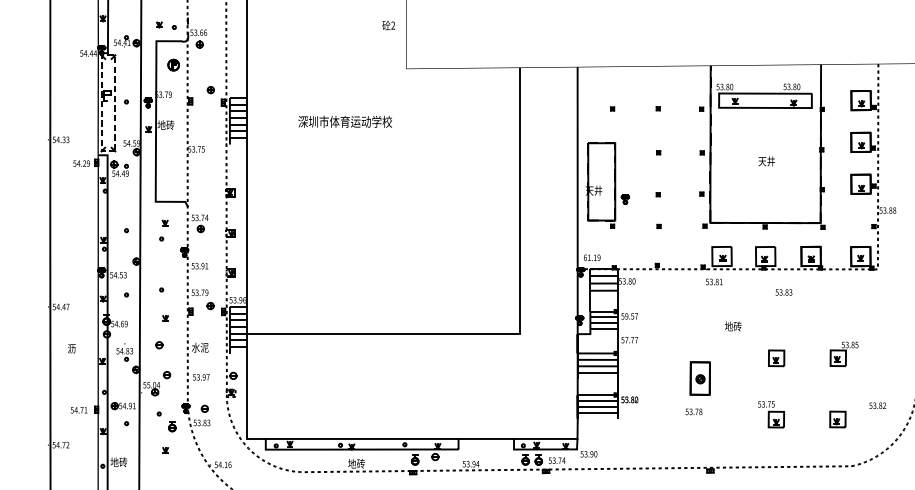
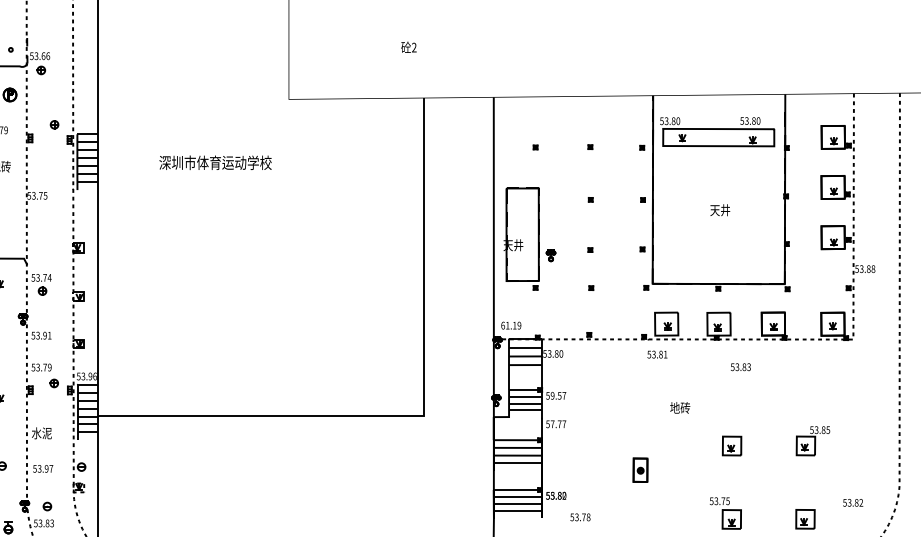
text: (388, 24) -> (408, 46), moved
part: (699, 378) -> (639, 470), size x0.6
text: (693, 411) -> (579, 516), moved

